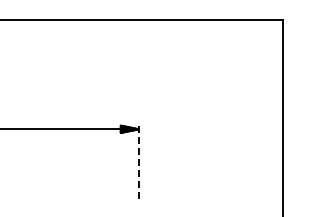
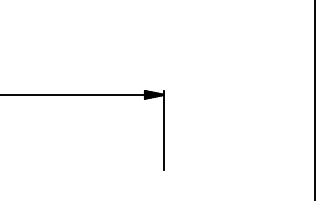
line: (138, 163) -> (163, 130), dashed -> solid

